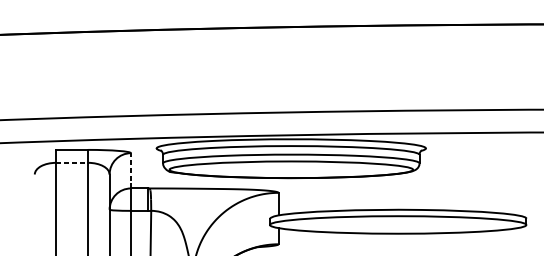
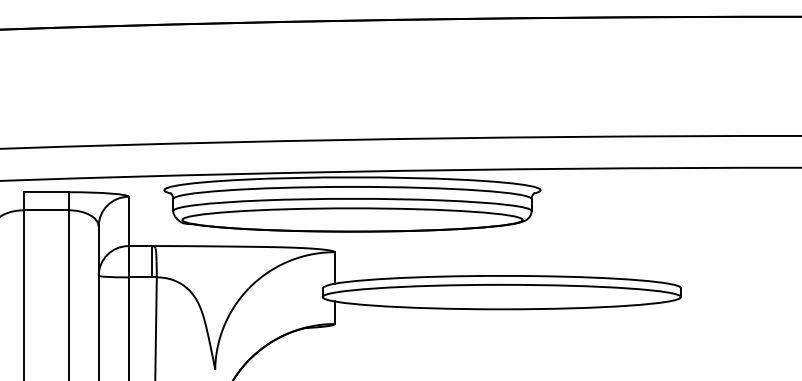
line: (72, 162) -> (46, 210), dashed -> solid
line: (130, 170) -> (128, 221), dashed -> solid

